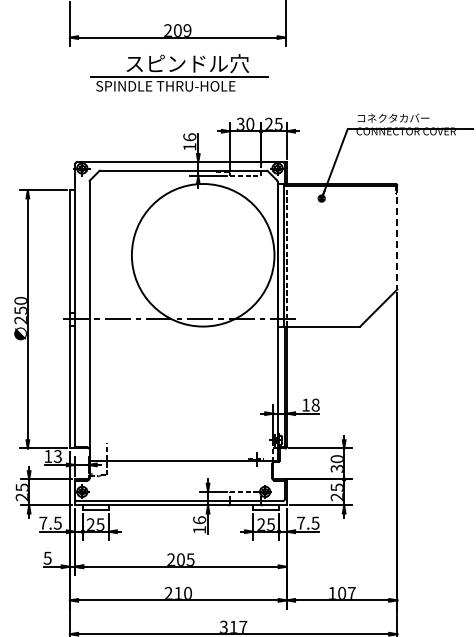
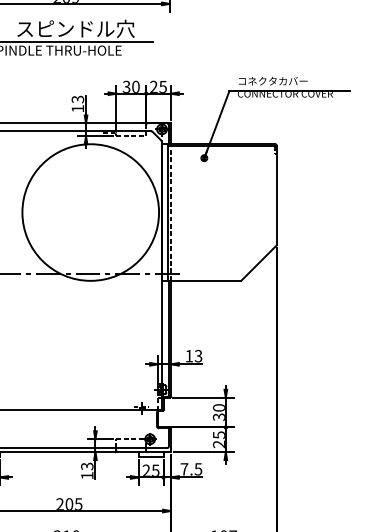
text: (189, 137) -> (77, 99), 16 -> 13
line: (397, 237) -> (276, 195), dashed -> solid
text: (315, 404) -> (198, 355), 18 -> 13
text: (199, 520) -> (87, 466), 16 -> 13

